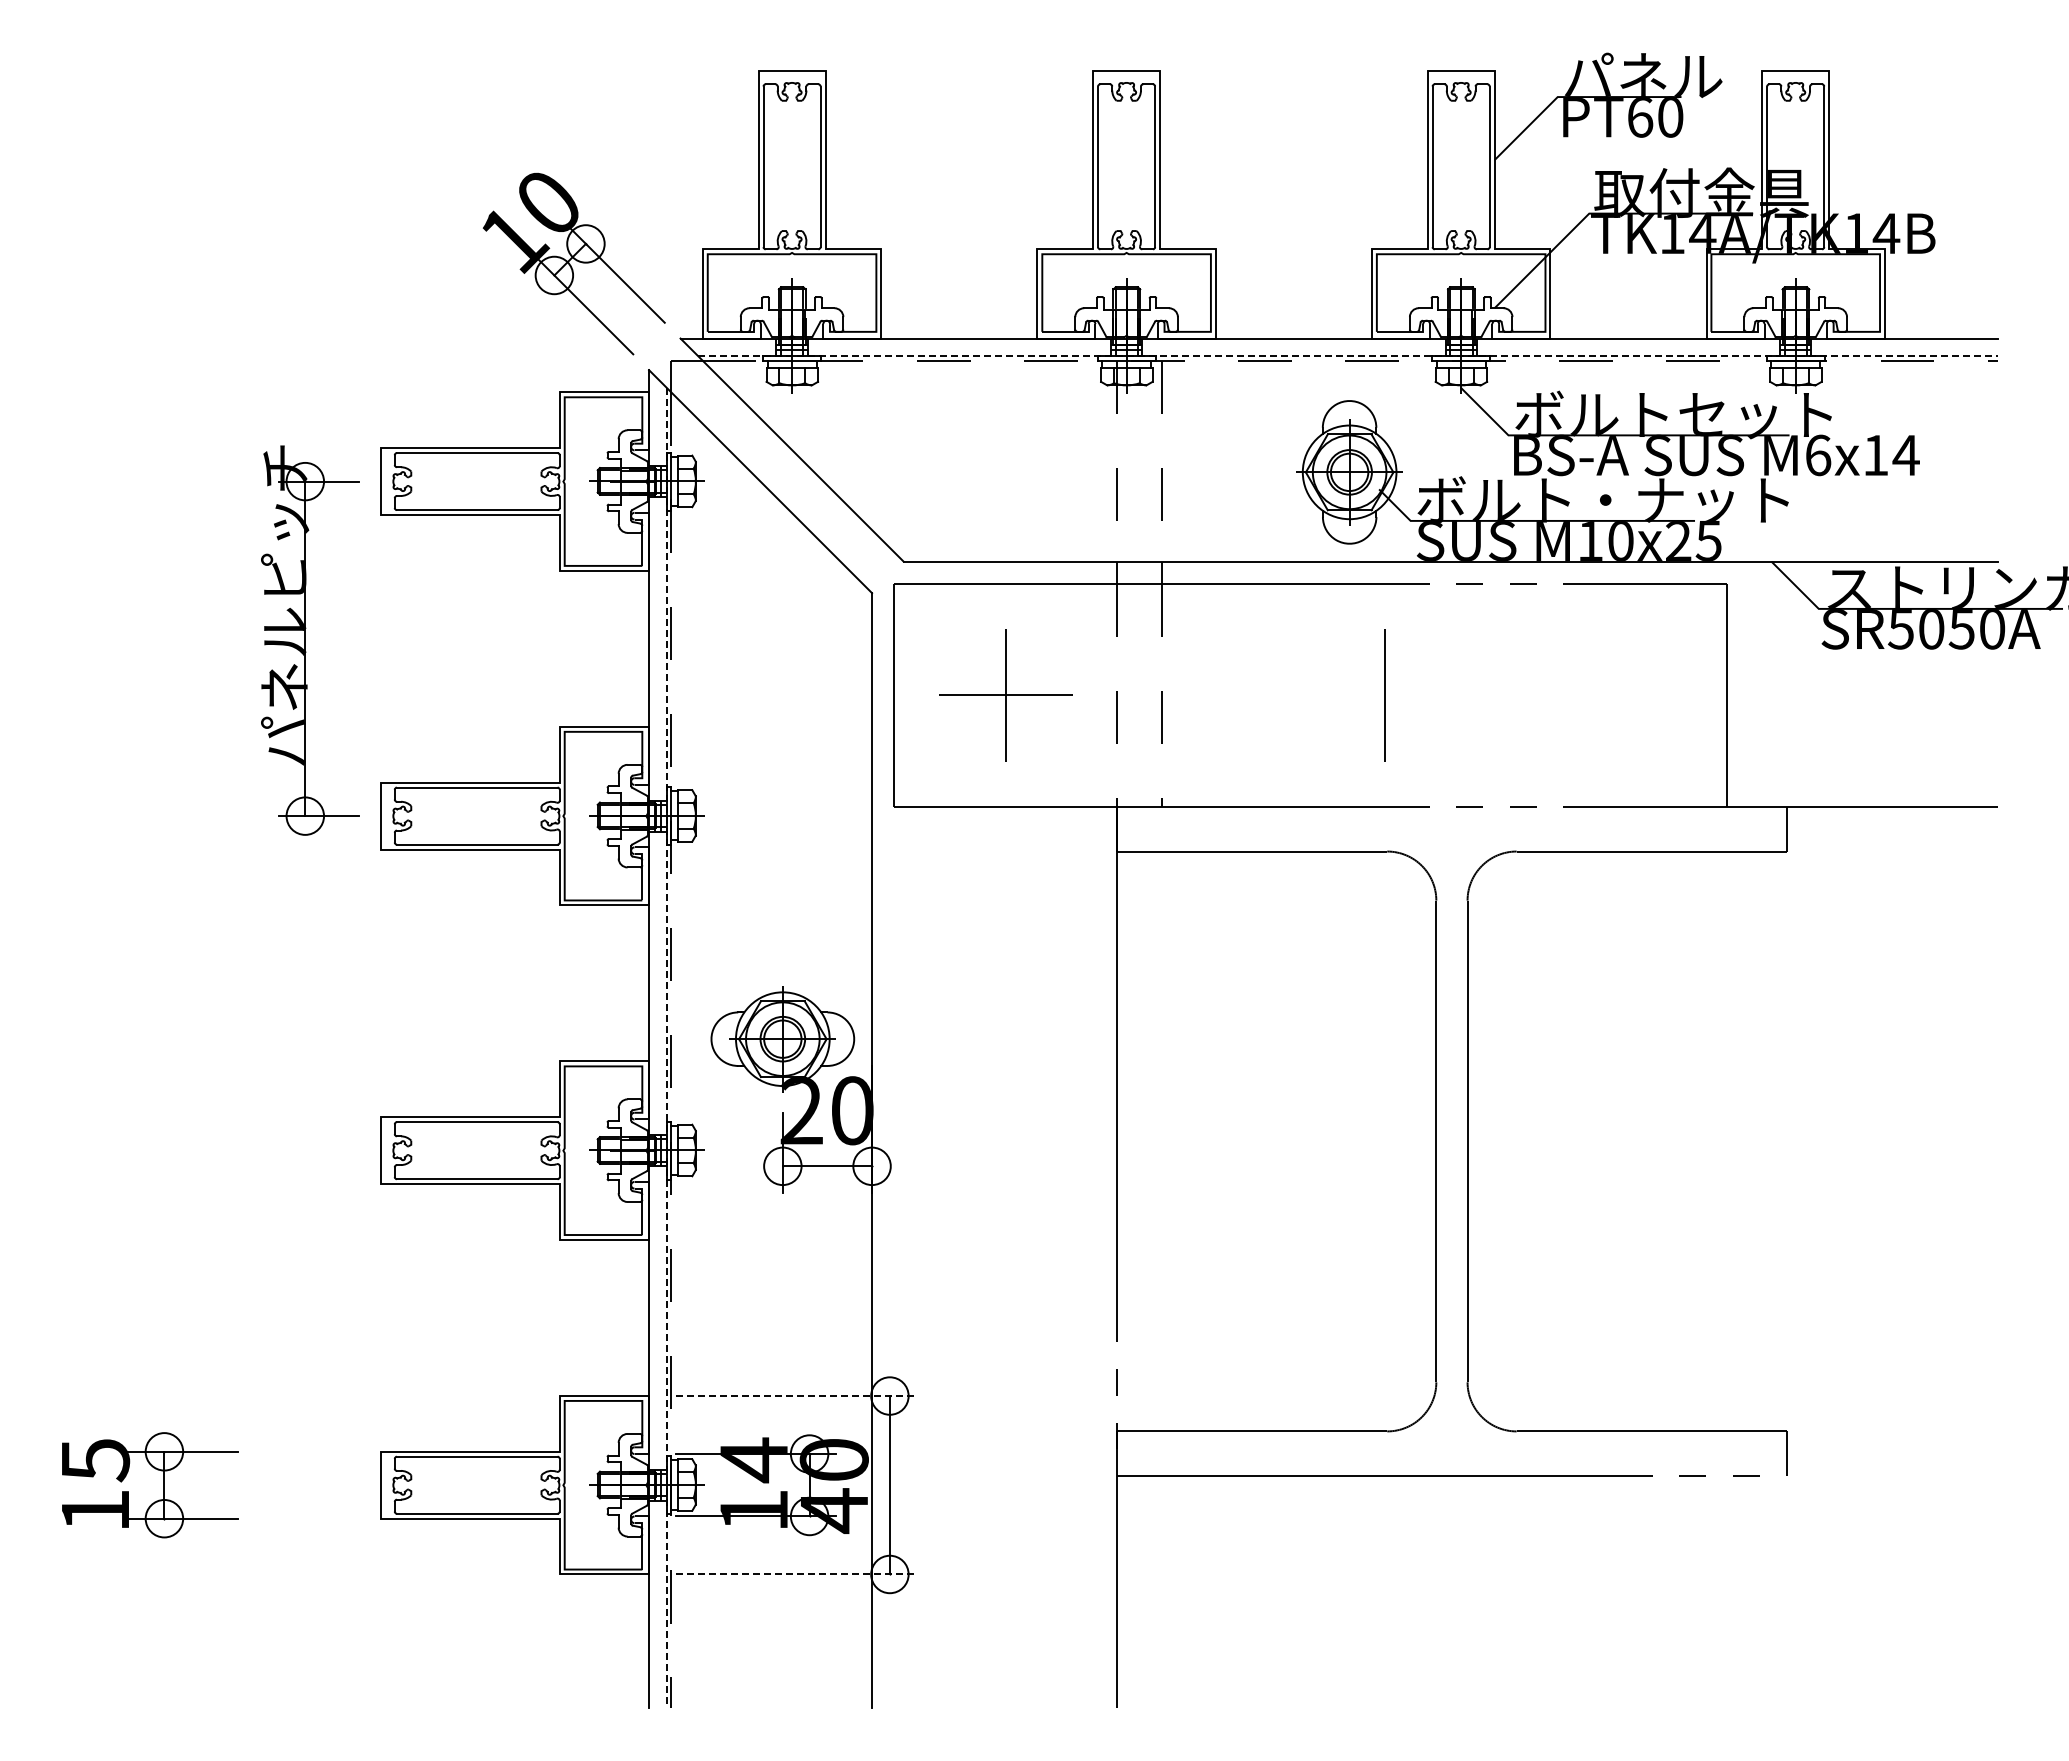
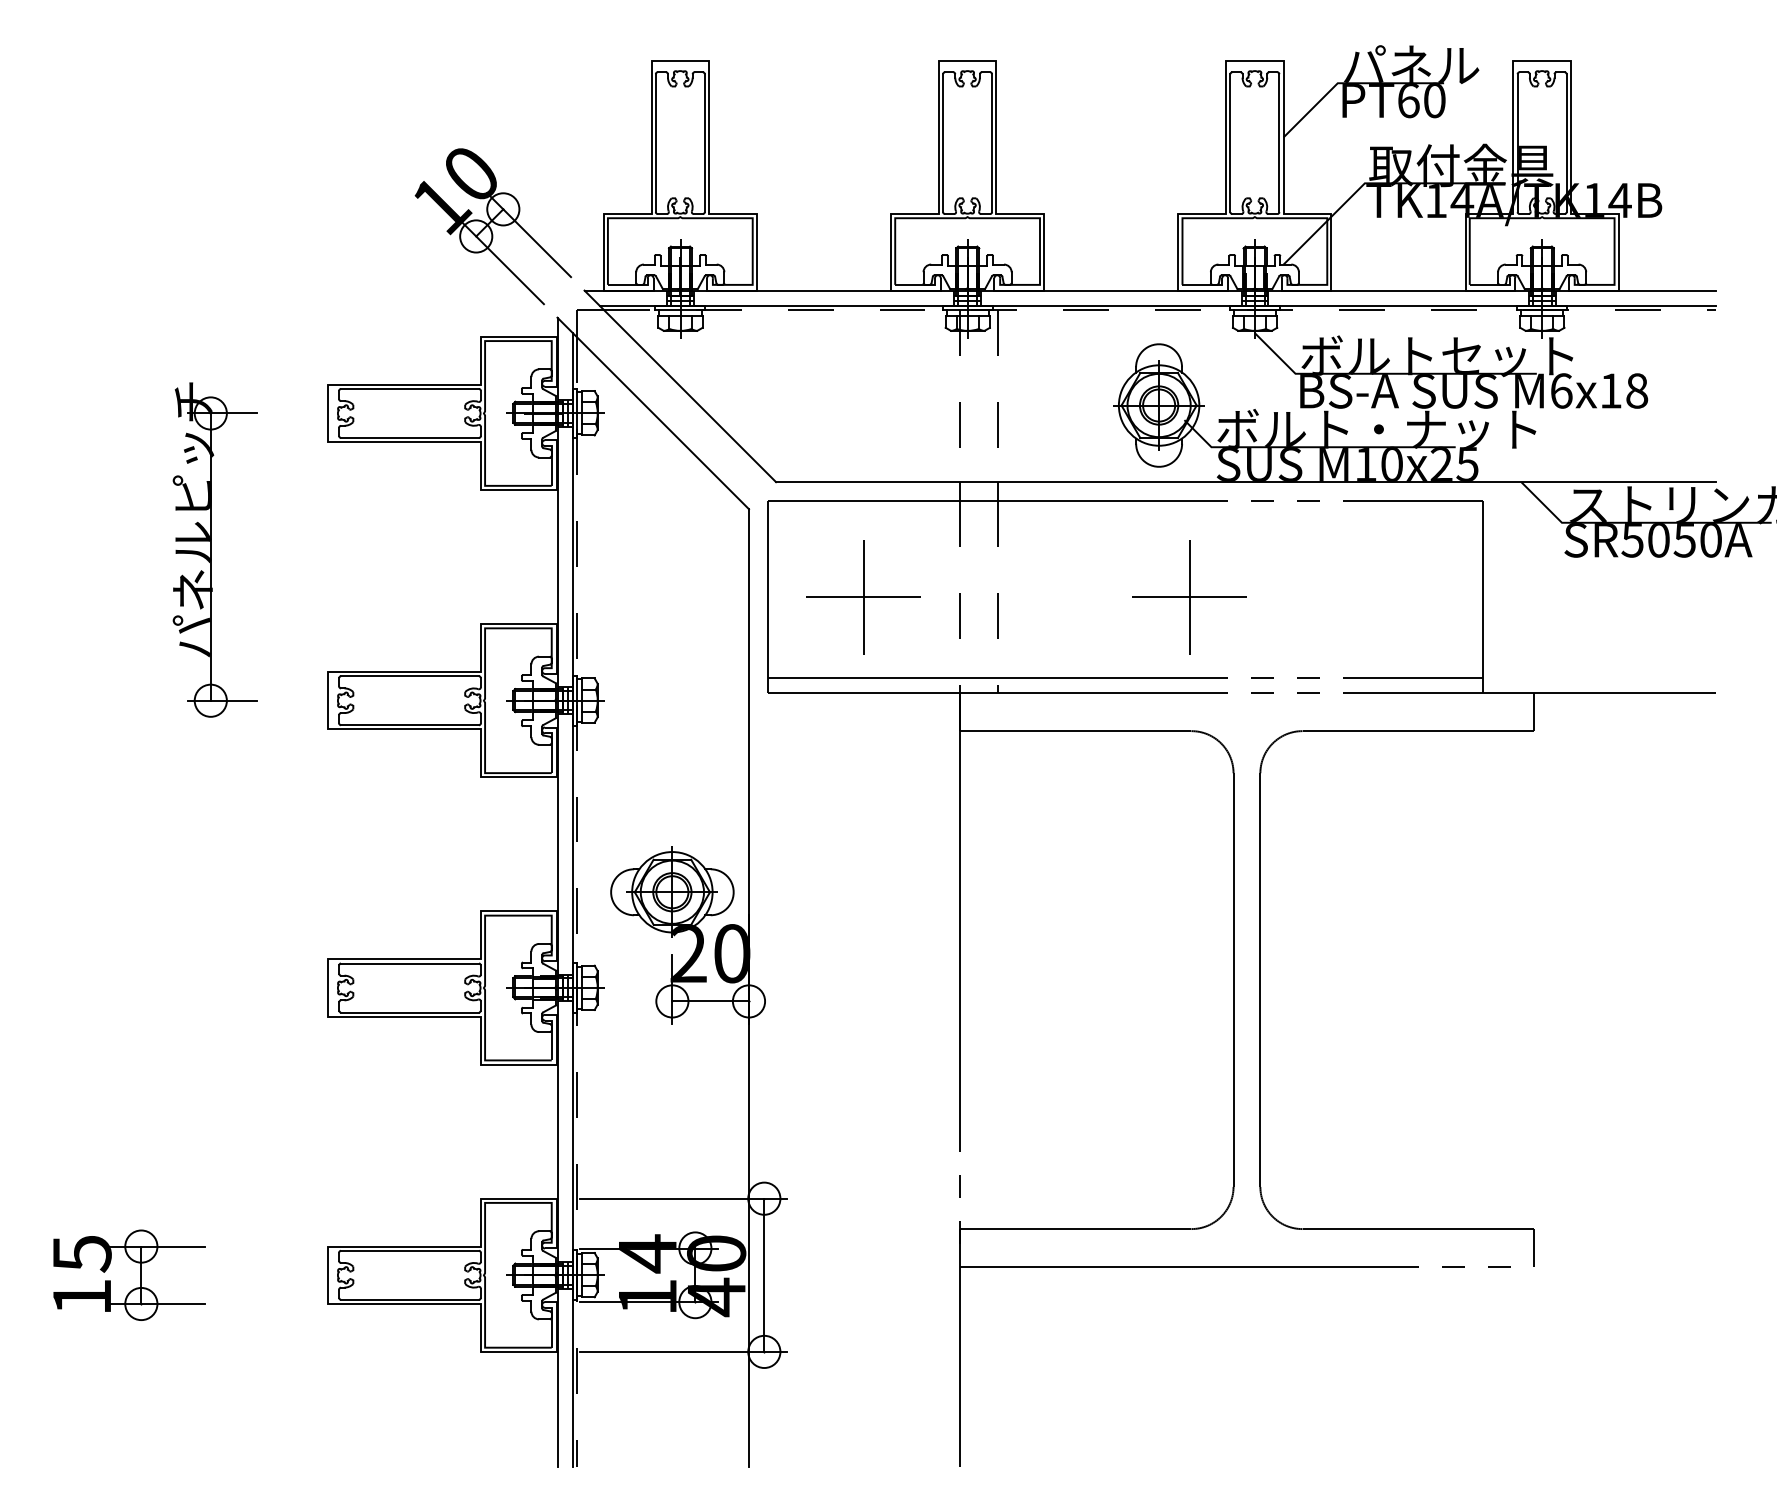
line: (1348, 356) -> (1158, 306), dashed -> solid
text: (1905, 455) -> (1636, 391), M6x14 -> M6x18
part: (310, 640) -> (215, 549), moved
line: (1384, 695) -> (1189, 597), added
line: (1310, 789) -> (1125, 677), added
line: (666, 1048) -> (572, 900), dashed -> solid
line: (796, 1396) -> (684, 1199), dashed -> solid
line: (796, 1574) -> (684, 1351), dashed -> solid

